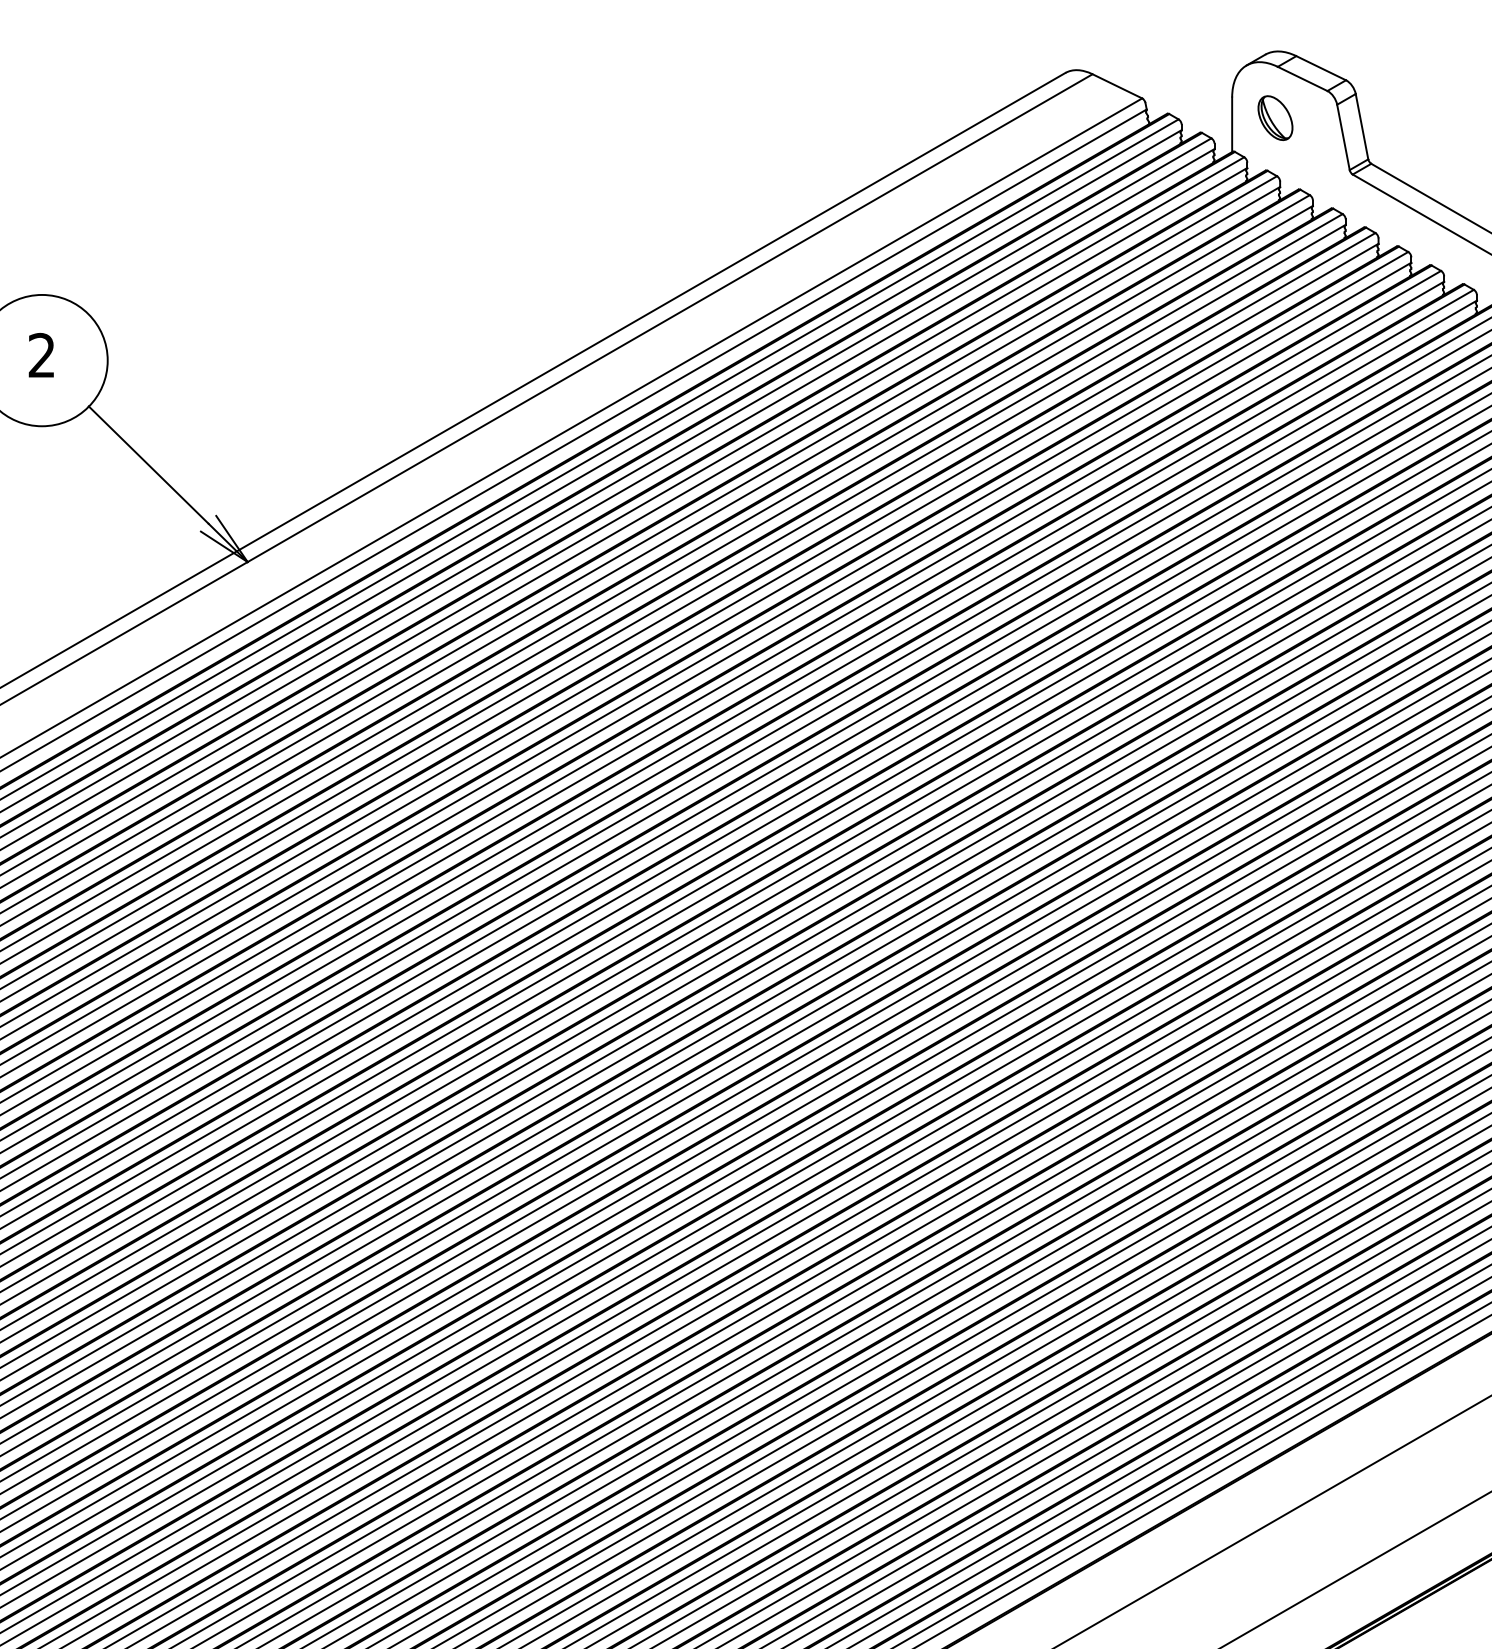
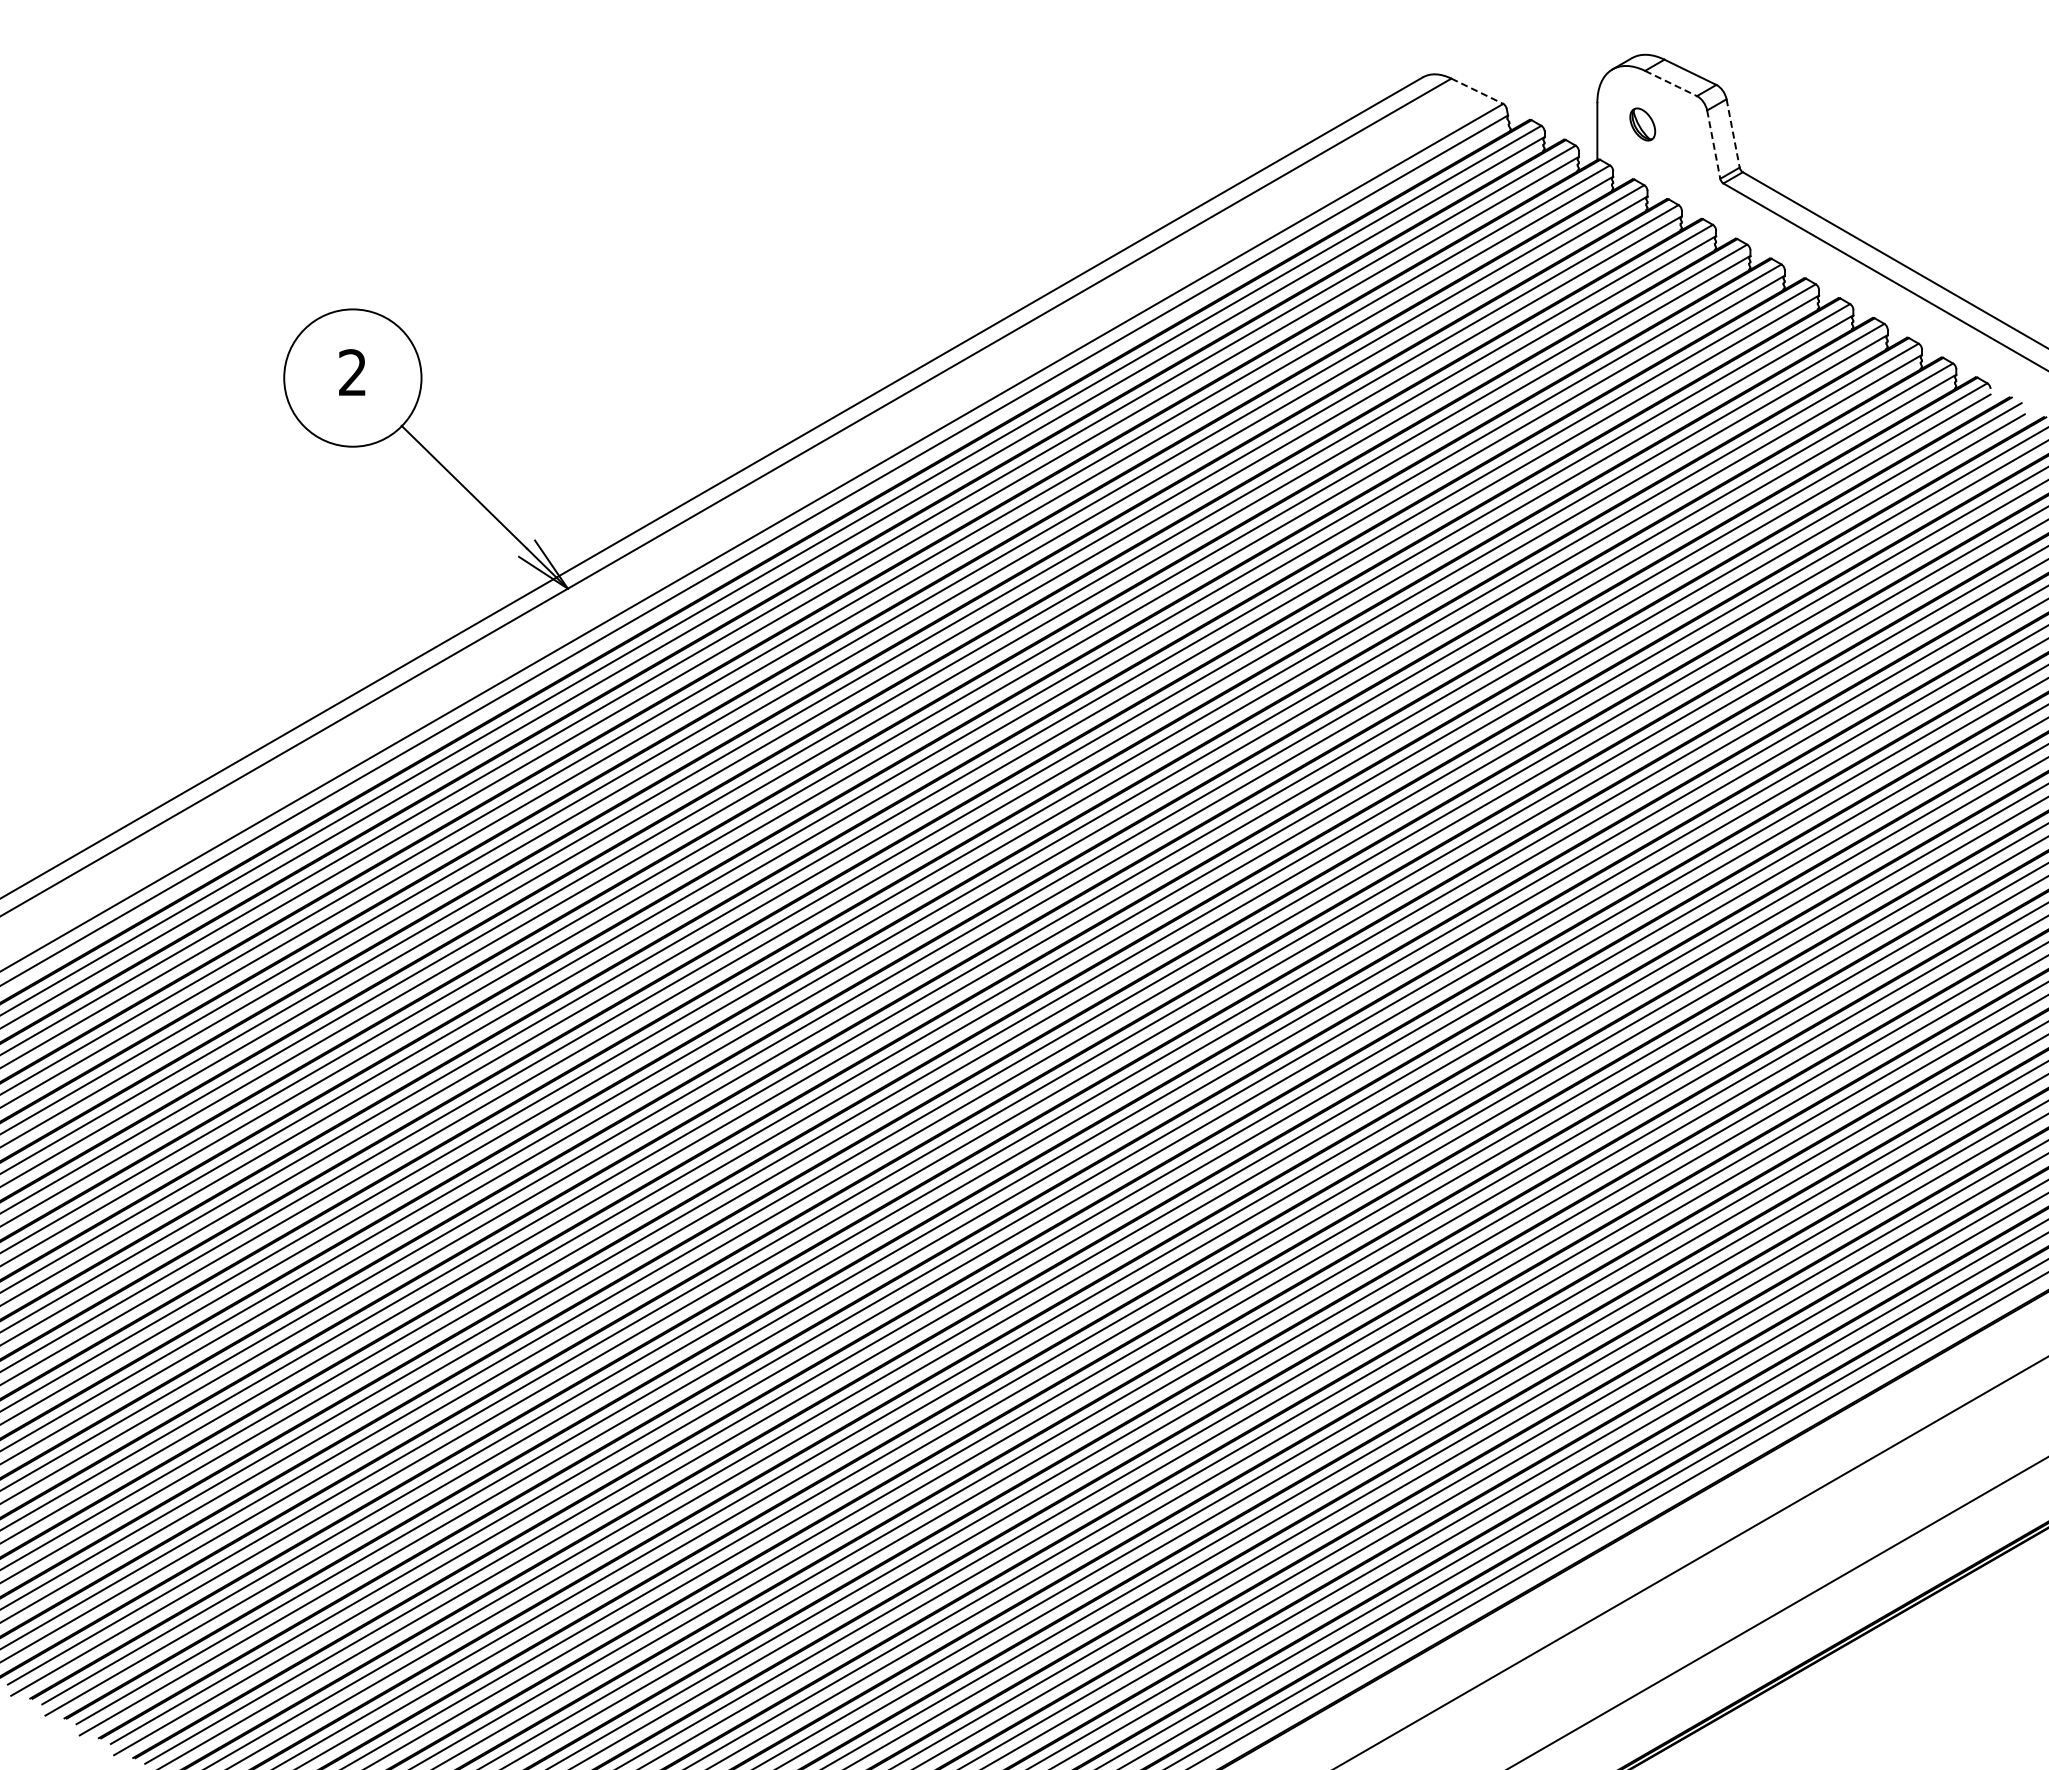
line: (1303, 78) -> (1671, 83), solid -> dashed
line: (1117, 86) -> (1477, 91), solid -> dashed
part: (1275, 118) -> (1642, 124), size x0.7
line: (1362, 126) -> (1733, 133), solid -> dashed
line: (1343, 137) -> (1713, 144), solid -> dashed

